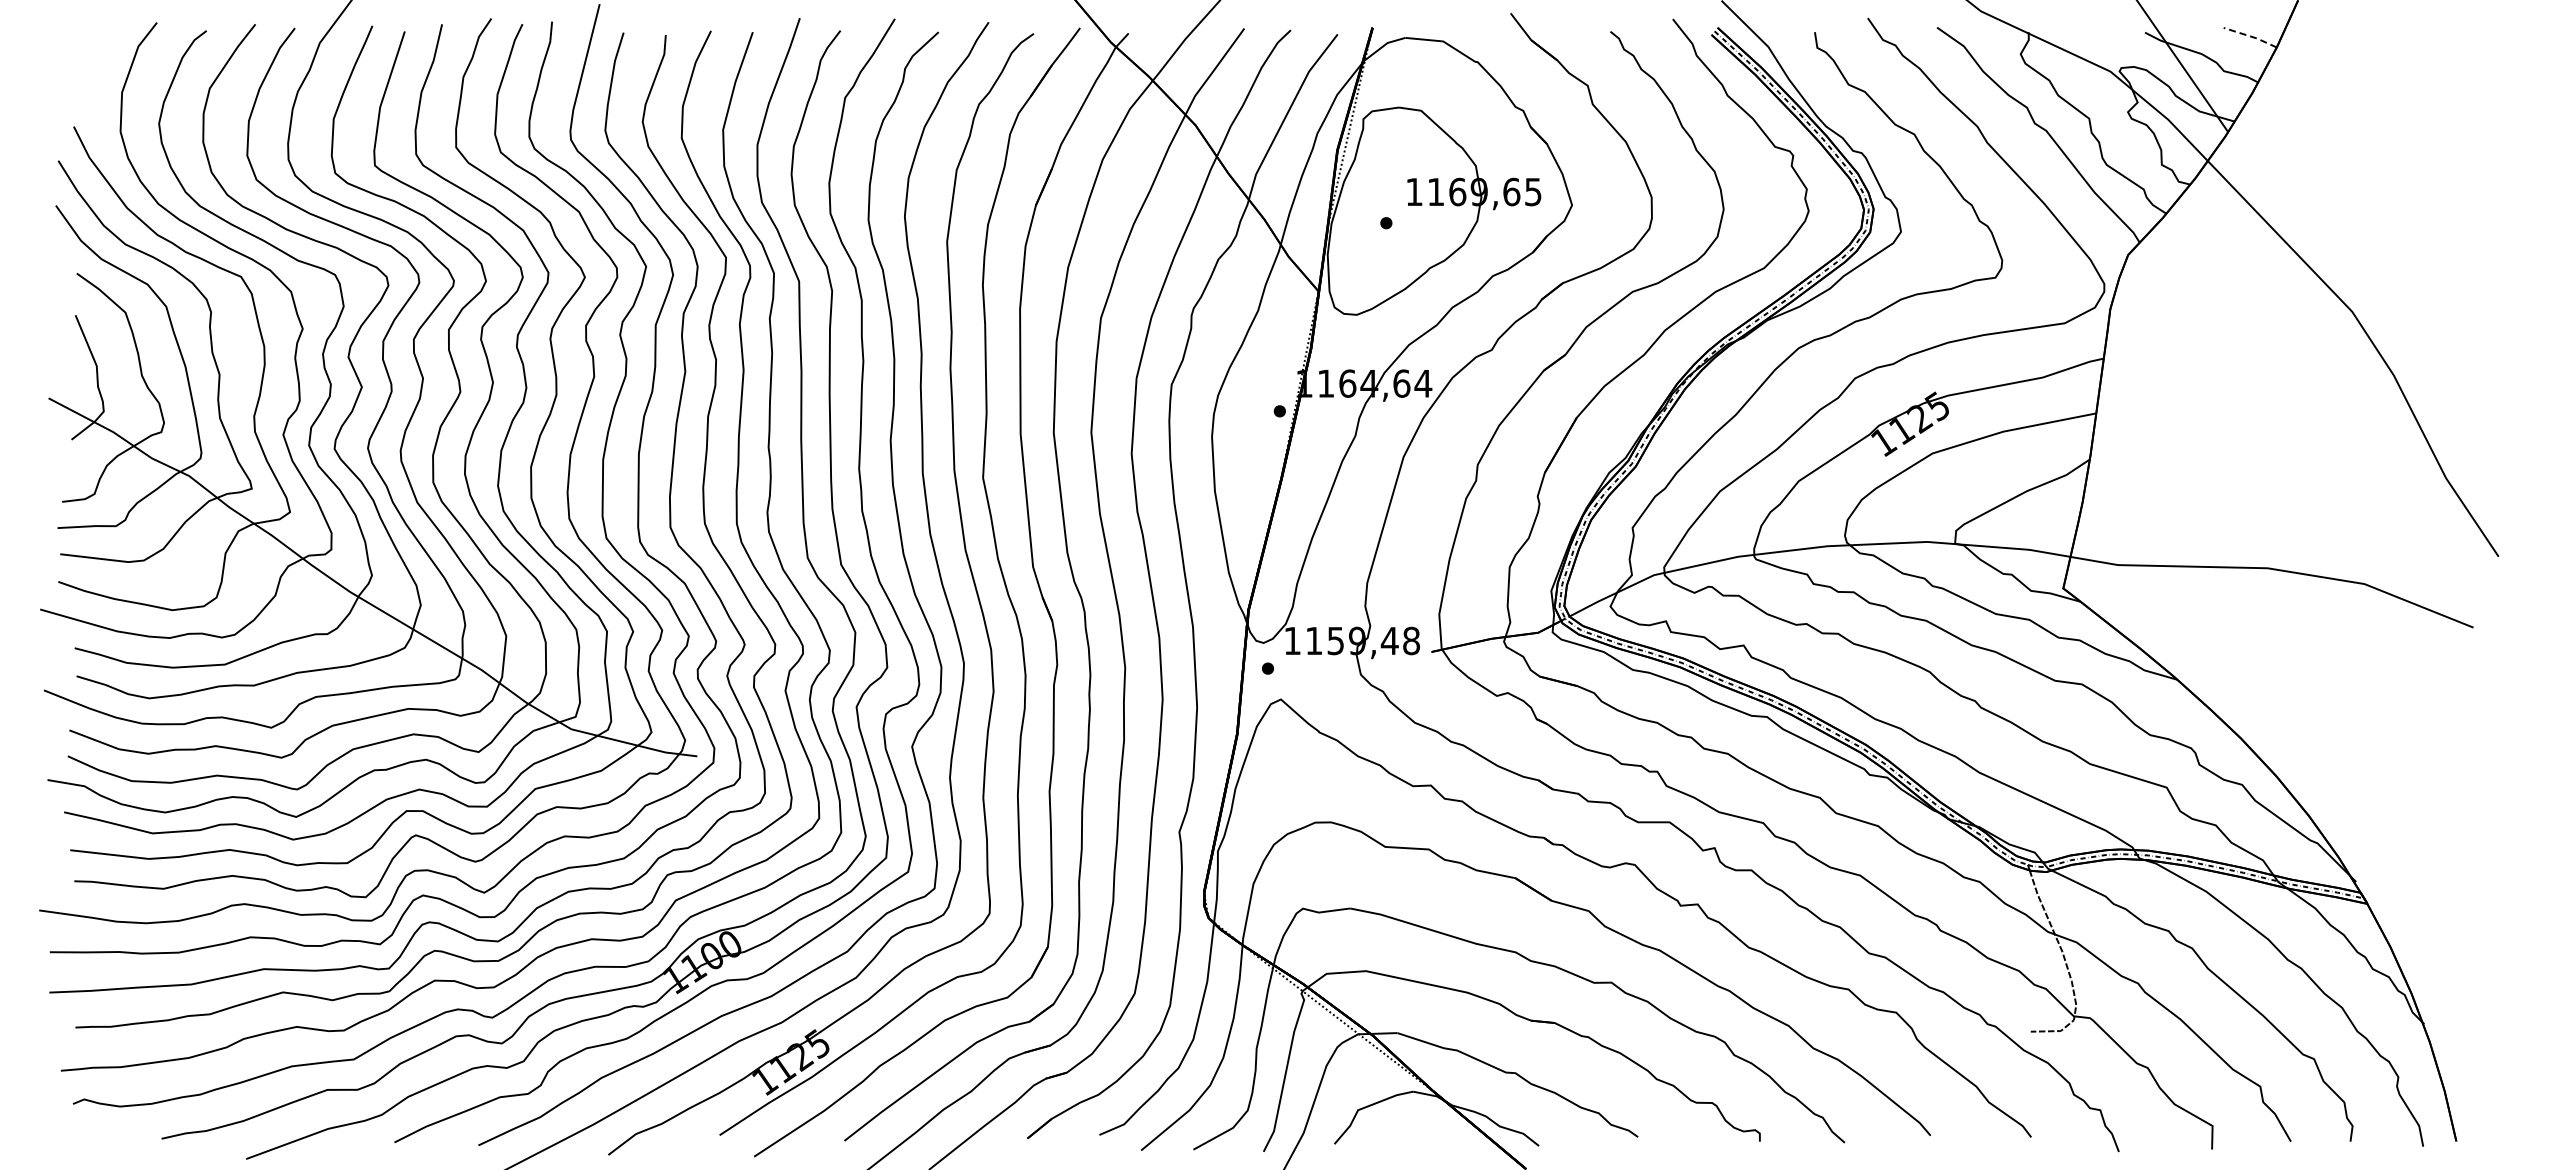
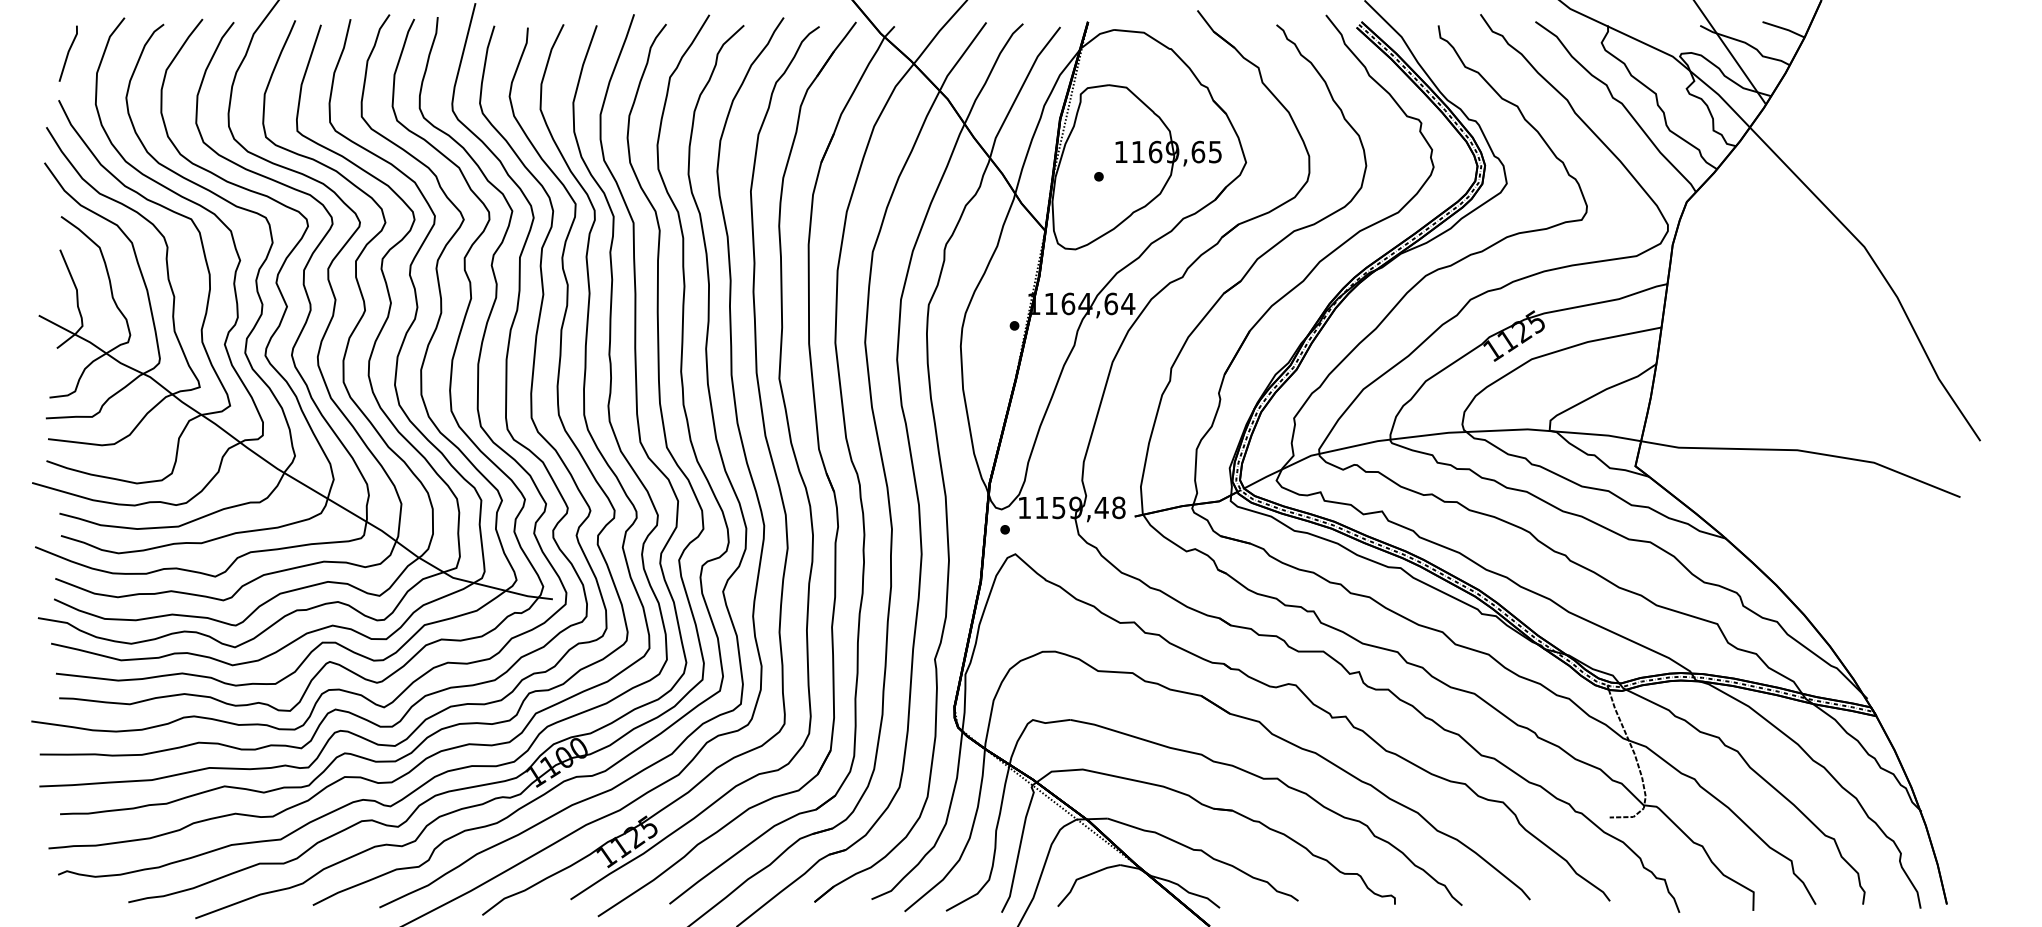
line: (2251, 36) -> (1784, 28), dashed -> solid
line: (85, 67) -> (68, 53), added

